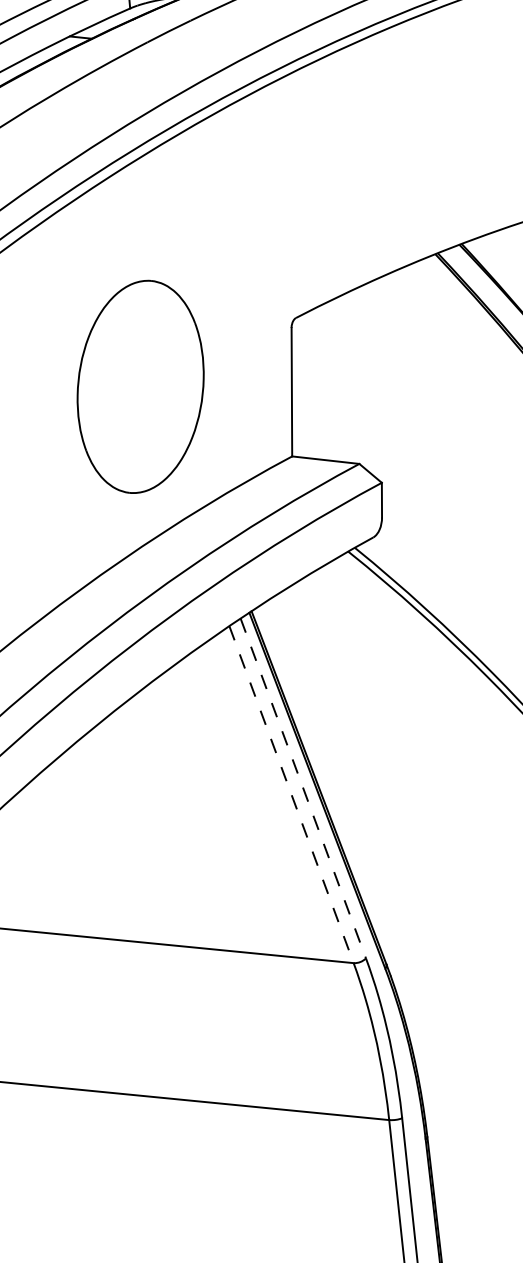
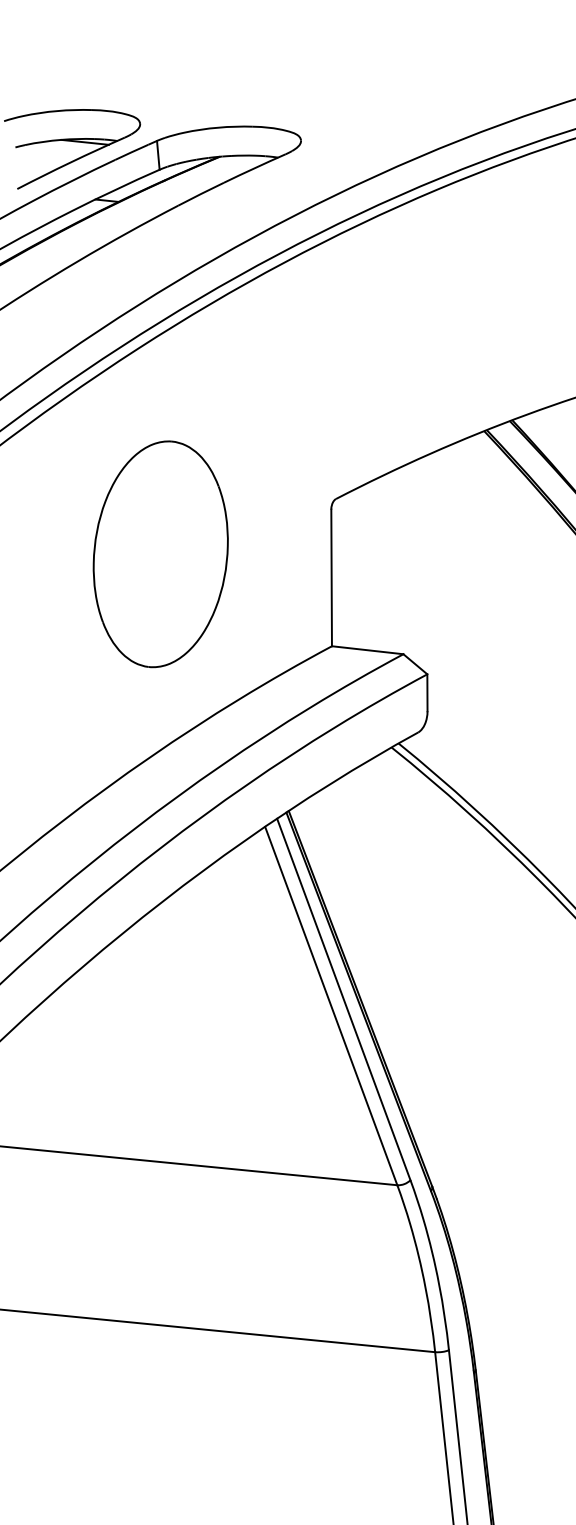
part: (140, 387) -> (160, 554), moved
line: (303, 788) -> (343, 999), dashed -> solid
line: (291, 795) -> (331, 1006), dashed -> solid

